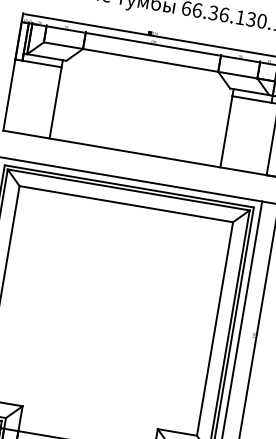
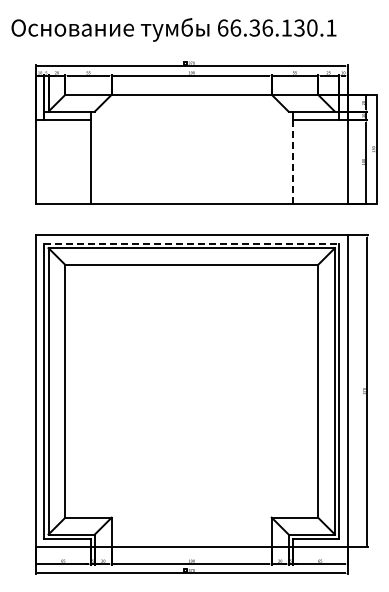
line: (226, 131) -> (292, 161), solid -> dashed
line: (130, 186) -> (192, 243), solid -> dashed

